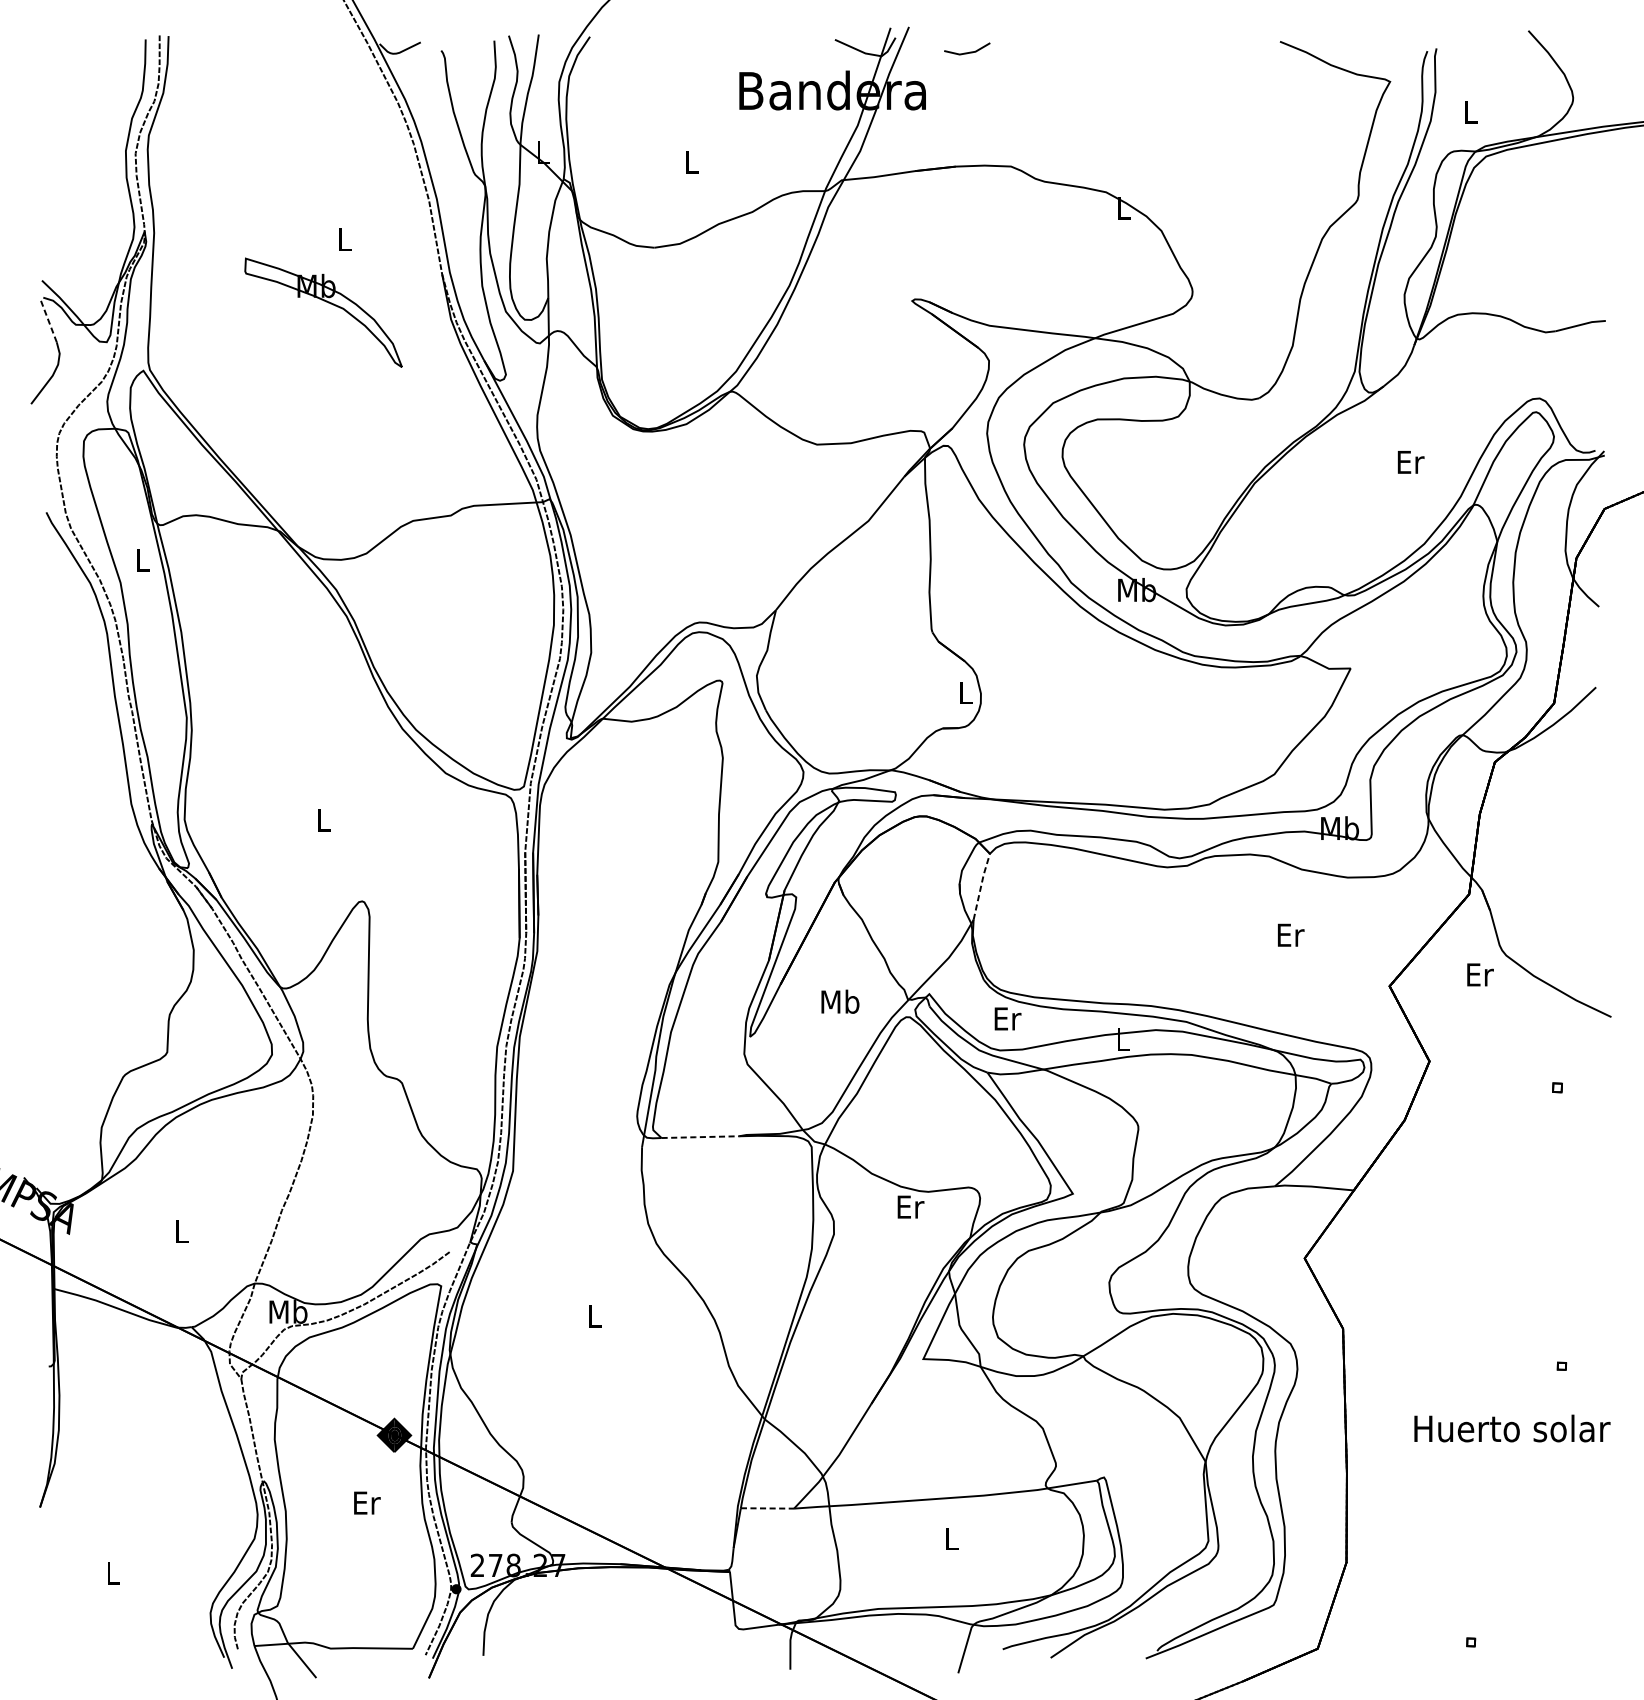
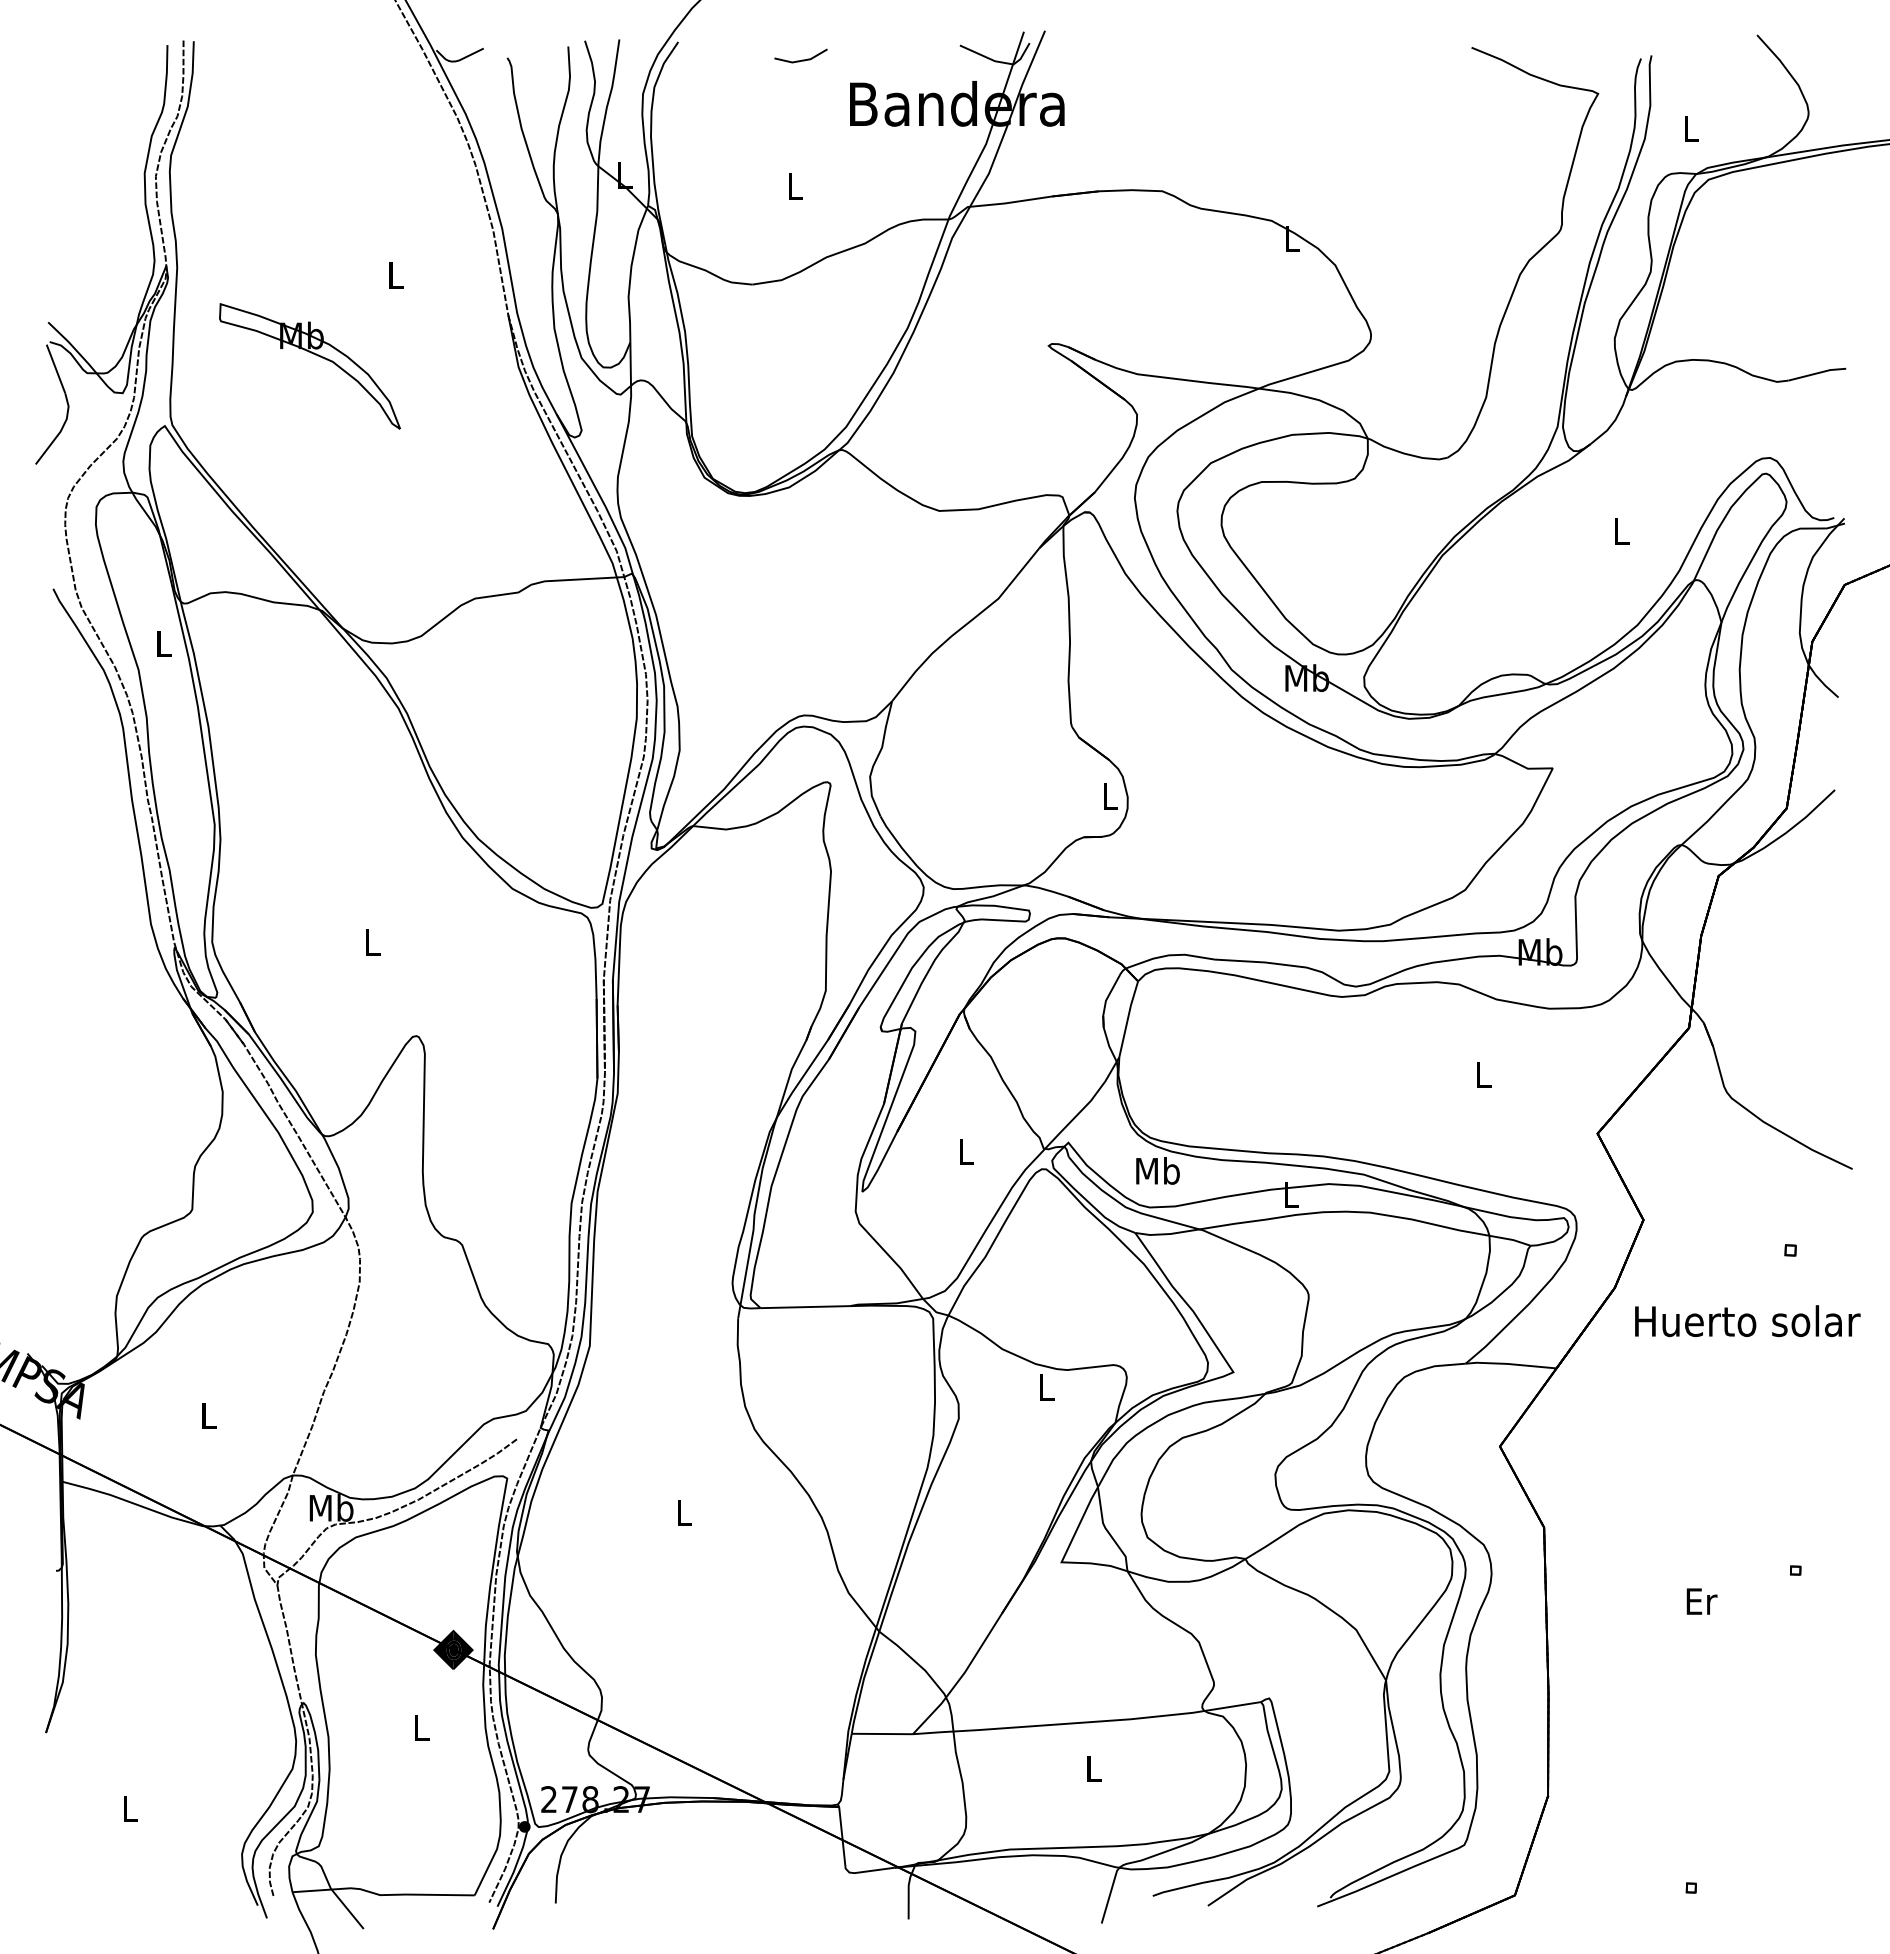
line: (967, 51) -> (801, 59), moved
part: (328, 303) -> (315, 355), moved
line: (48, 320) -> (55, 368), dashed -> solid
text: (1411, 462) -> (1622, 531), Er -> L
line: (981, 885) -> (1128, 1017), dashed -> solid
text: (1291, 934) -> (1484, 1074), Er -> L
text: (1480, 974) -> (1701, 1601), moved
text: (840, 1001) -> (966, 1151), Mb -> L
text: (1006, 1018) -> (1157, 1170), Er -> Mb
line: (699, 1137) -> (804, 1307), dashed -> solid
text: (911, 1207) -> (1047, 1387), Er -> L
text: (1512, 1428) -> (1747, 1321), moved
text: (367, 1502) -> (422, 1727), Er -> L
line: (767, 1508) -> (882, 1734), dashed -> solid

